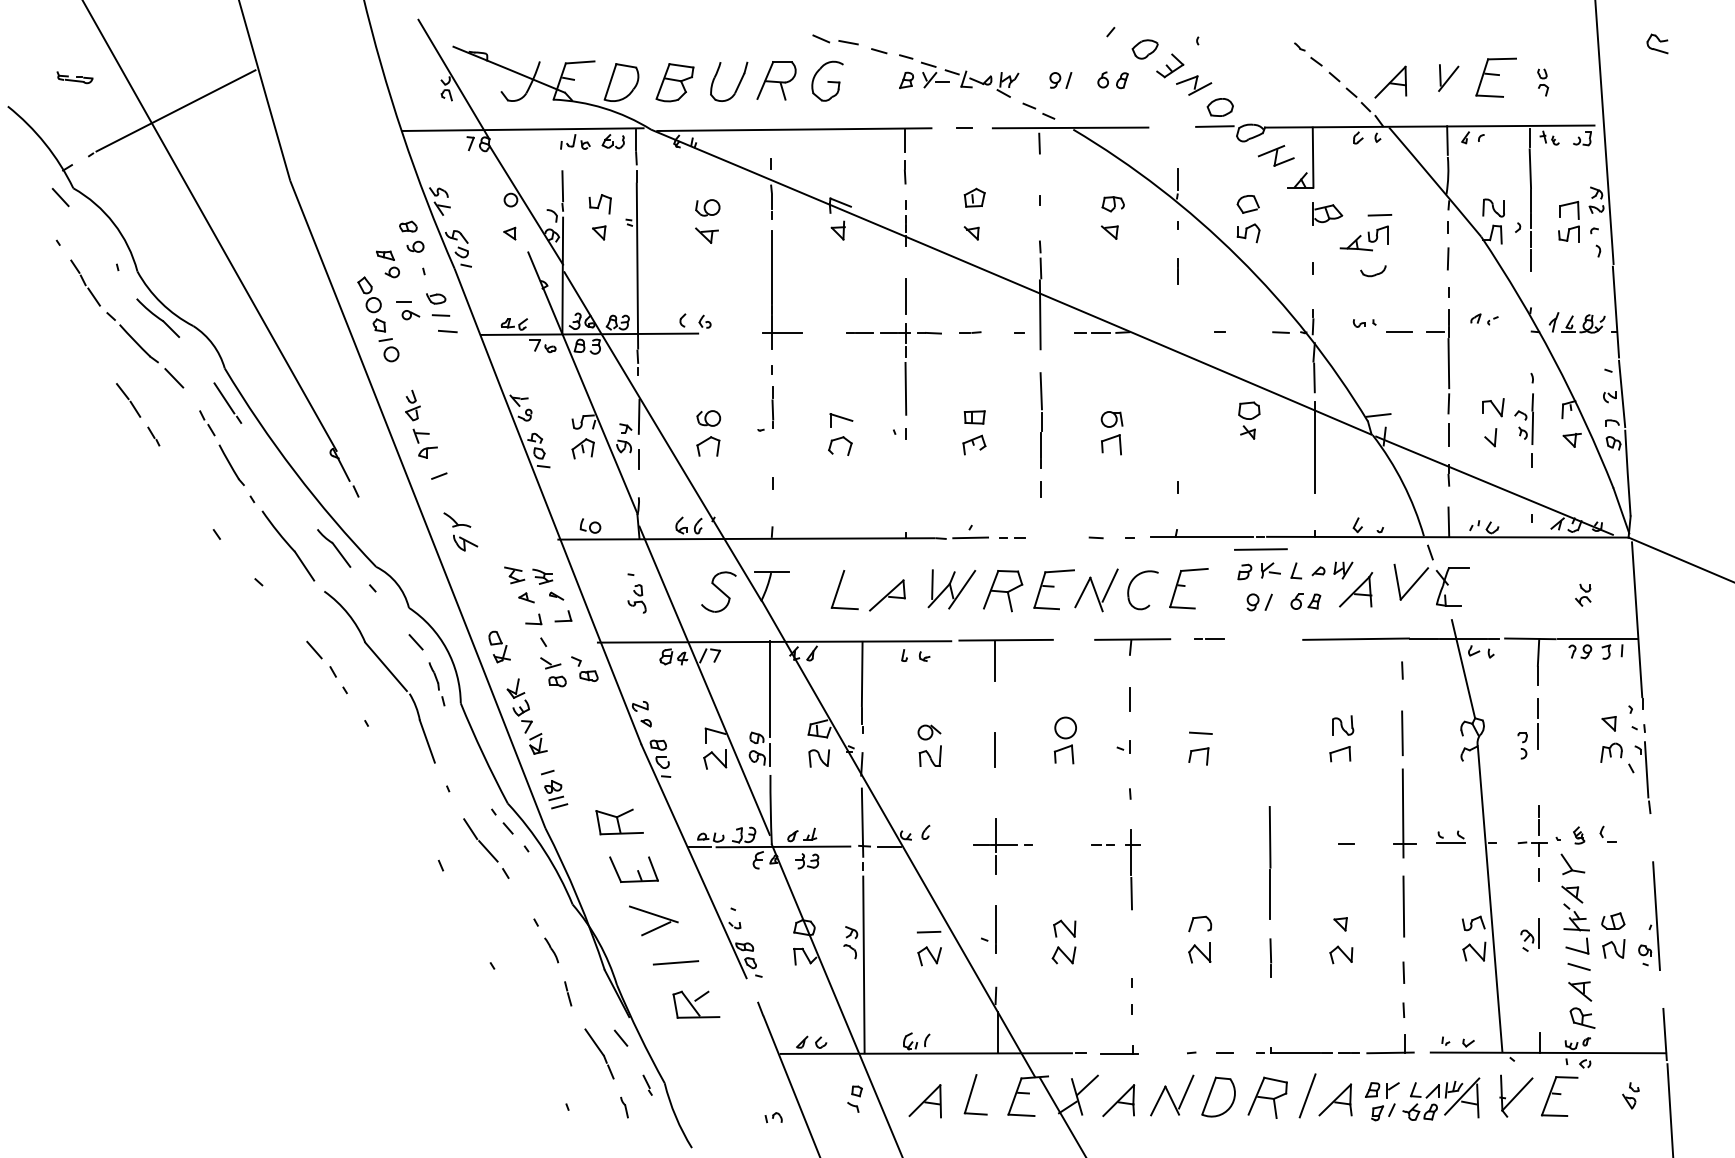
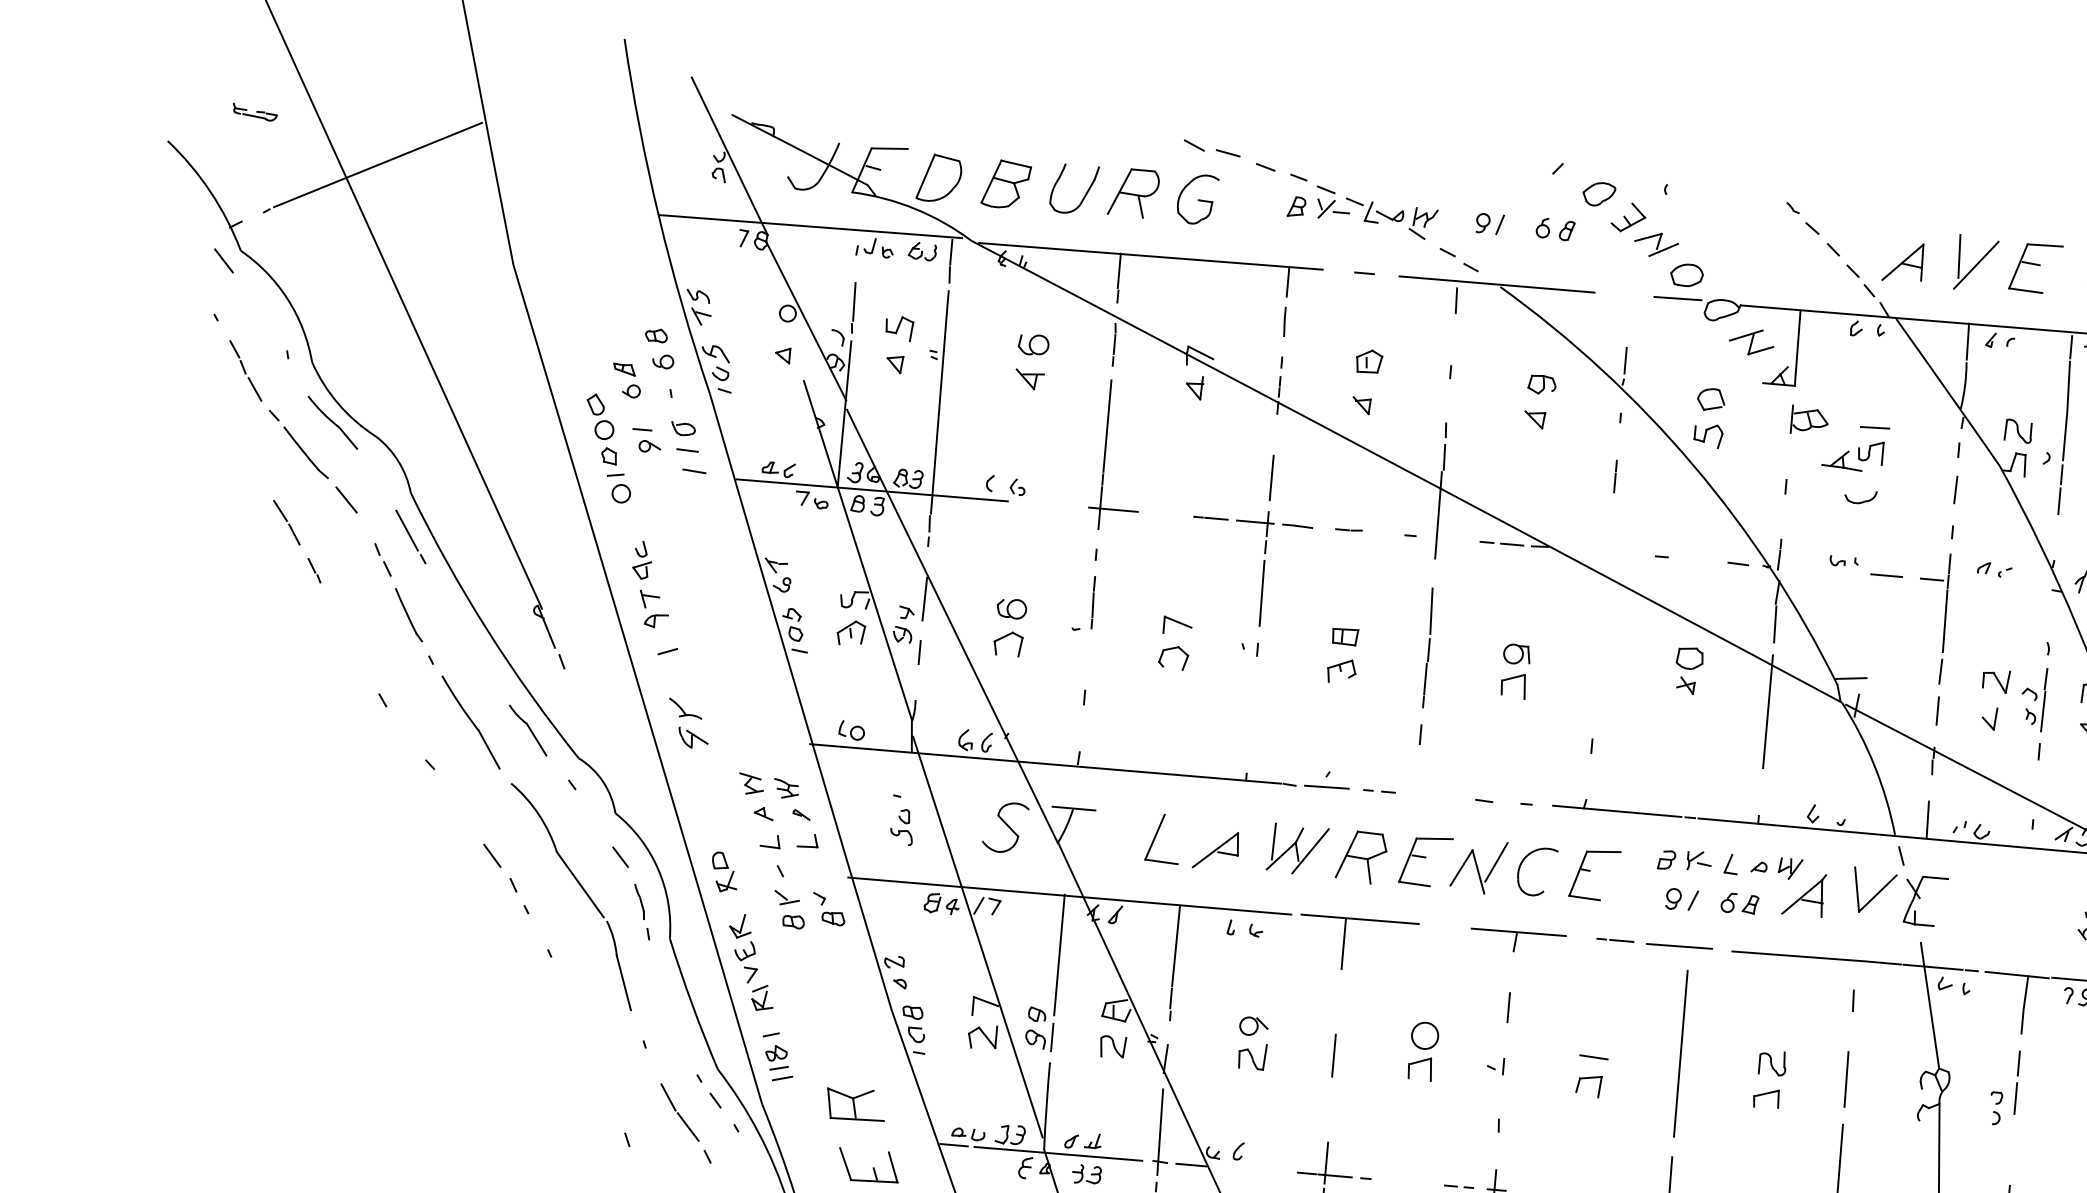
part: (1448, 77) -> (1976, 262), size x1.67
line: (770, 142) -> (1119, 269), added
line: (1260, 549) -> (1678, 946), moved
line: (1269, 724) -> (1680, 1053), added

